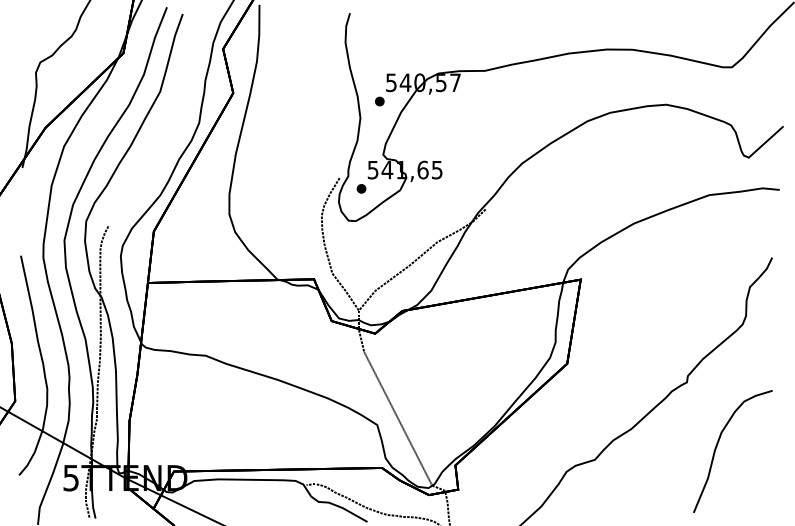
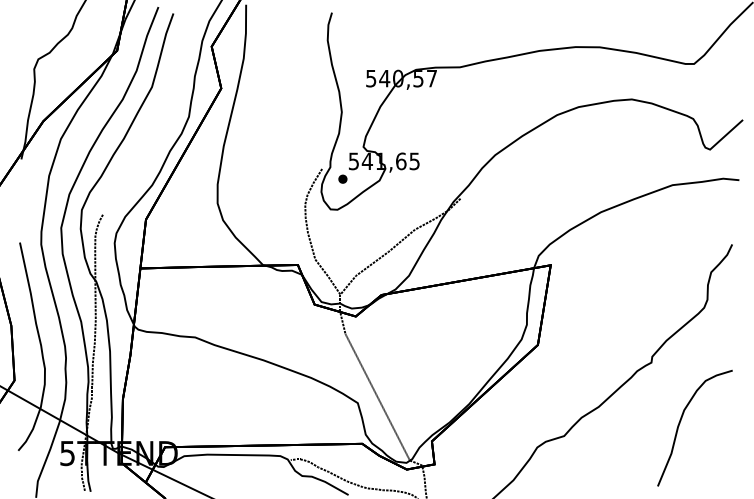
part: (379, 101) -> (359, 96), removed

